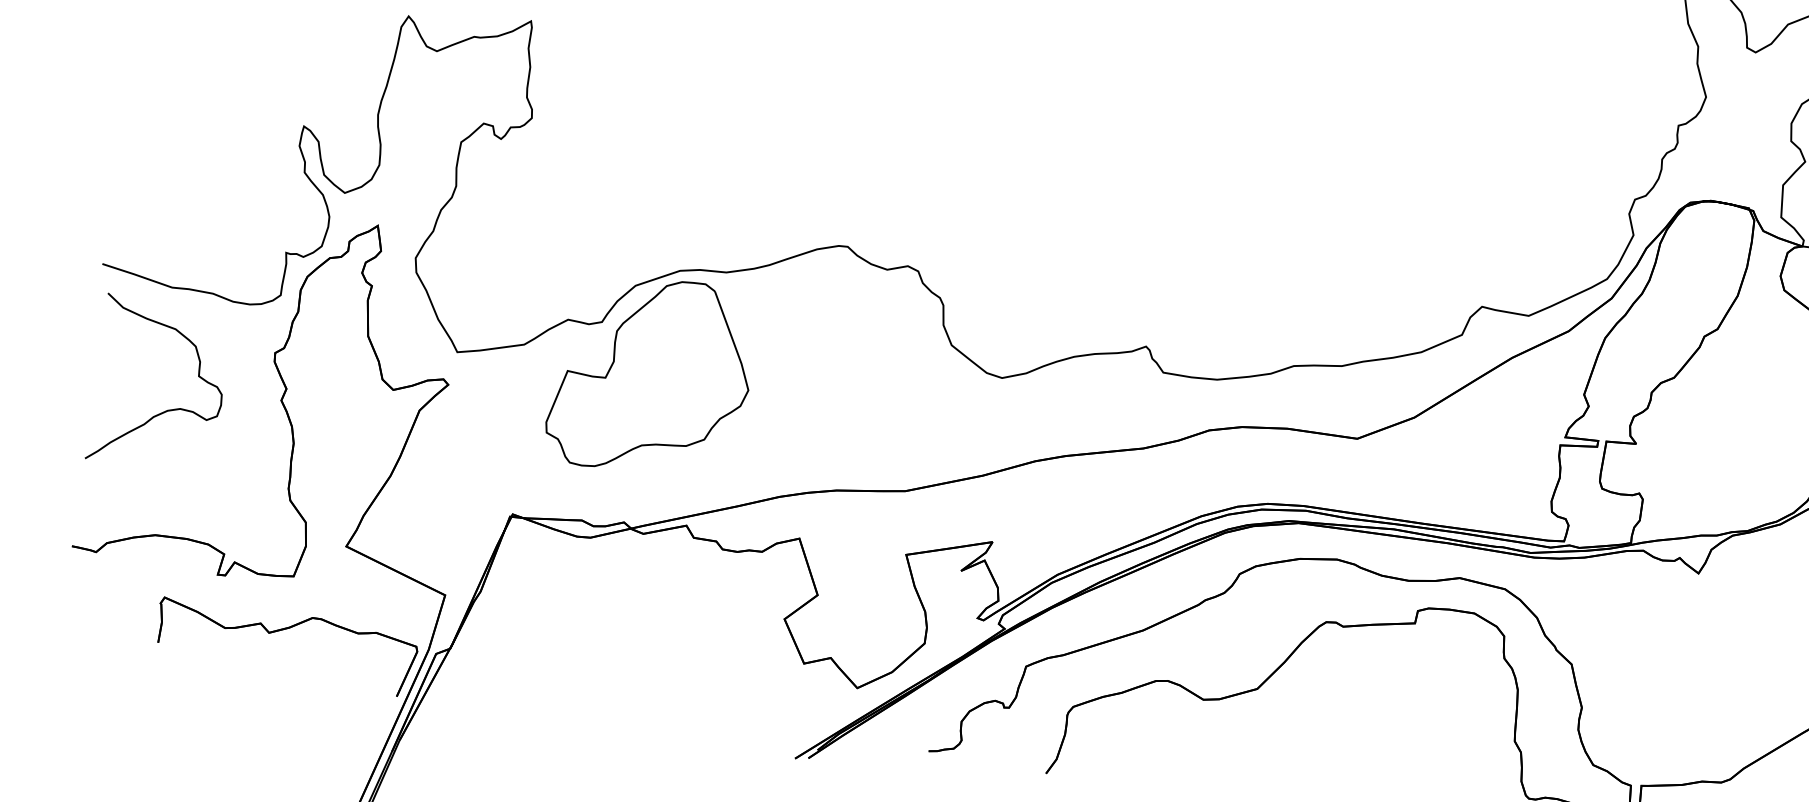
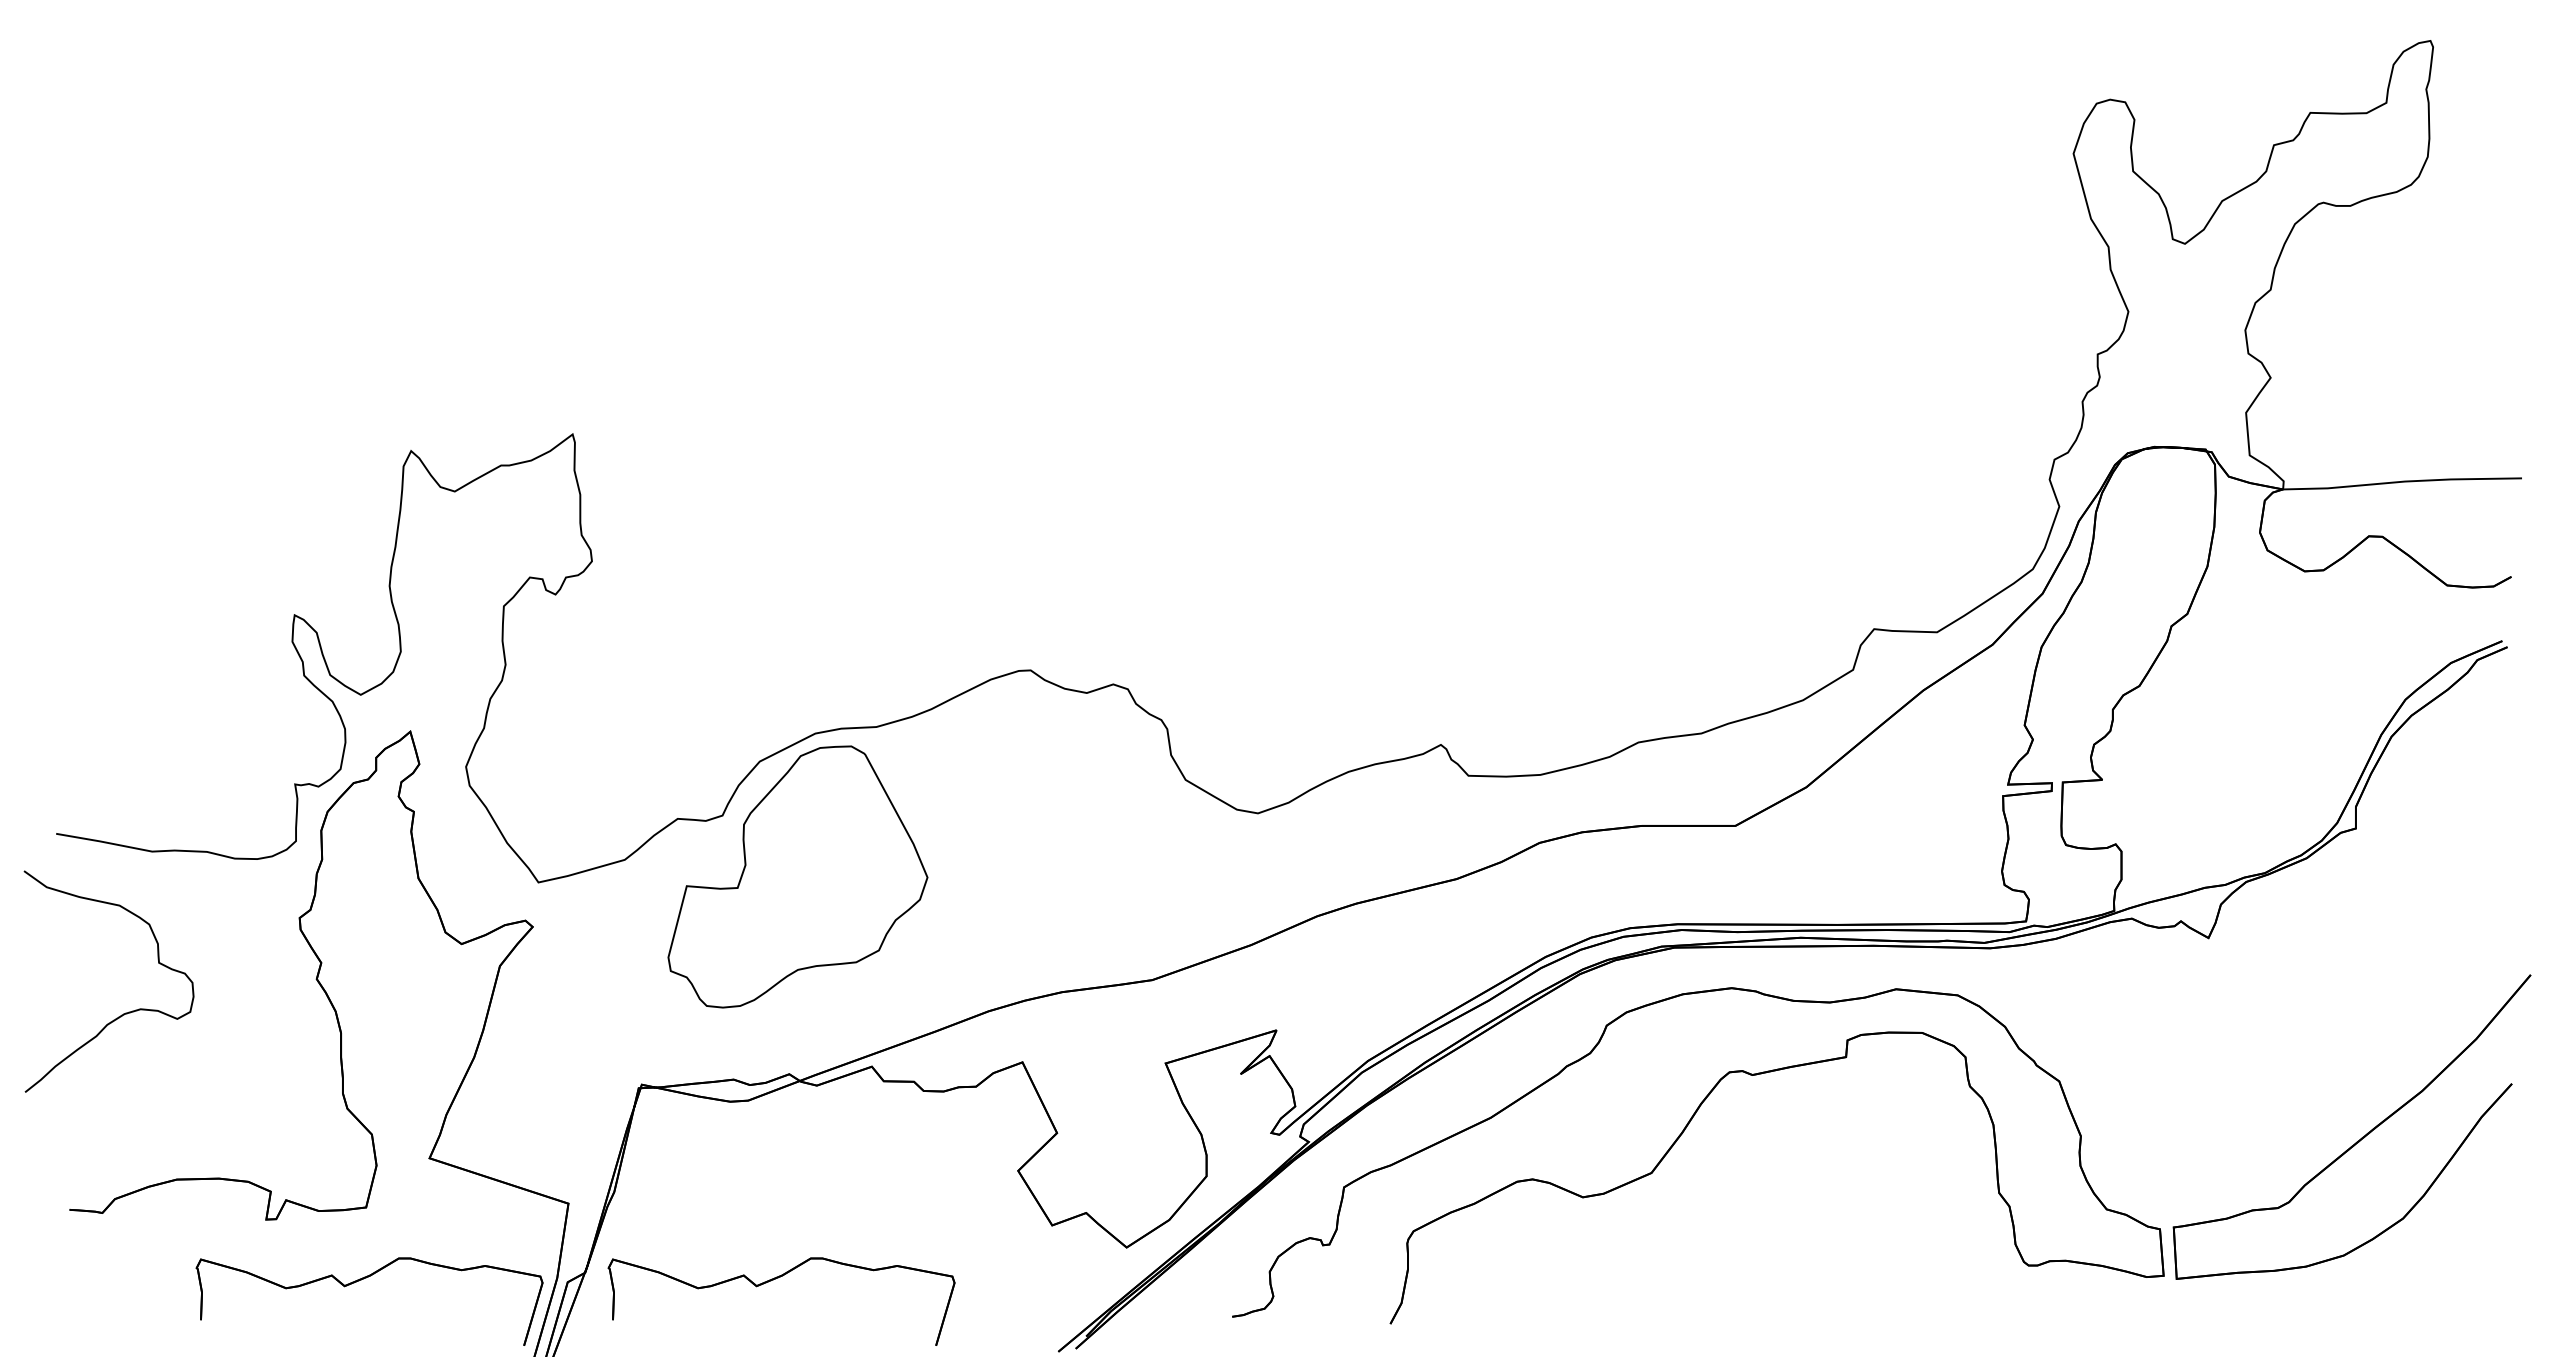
curve: (166, 410) -> (123, 1013), moved
part: (588, 675) -> (771, 1281), added

